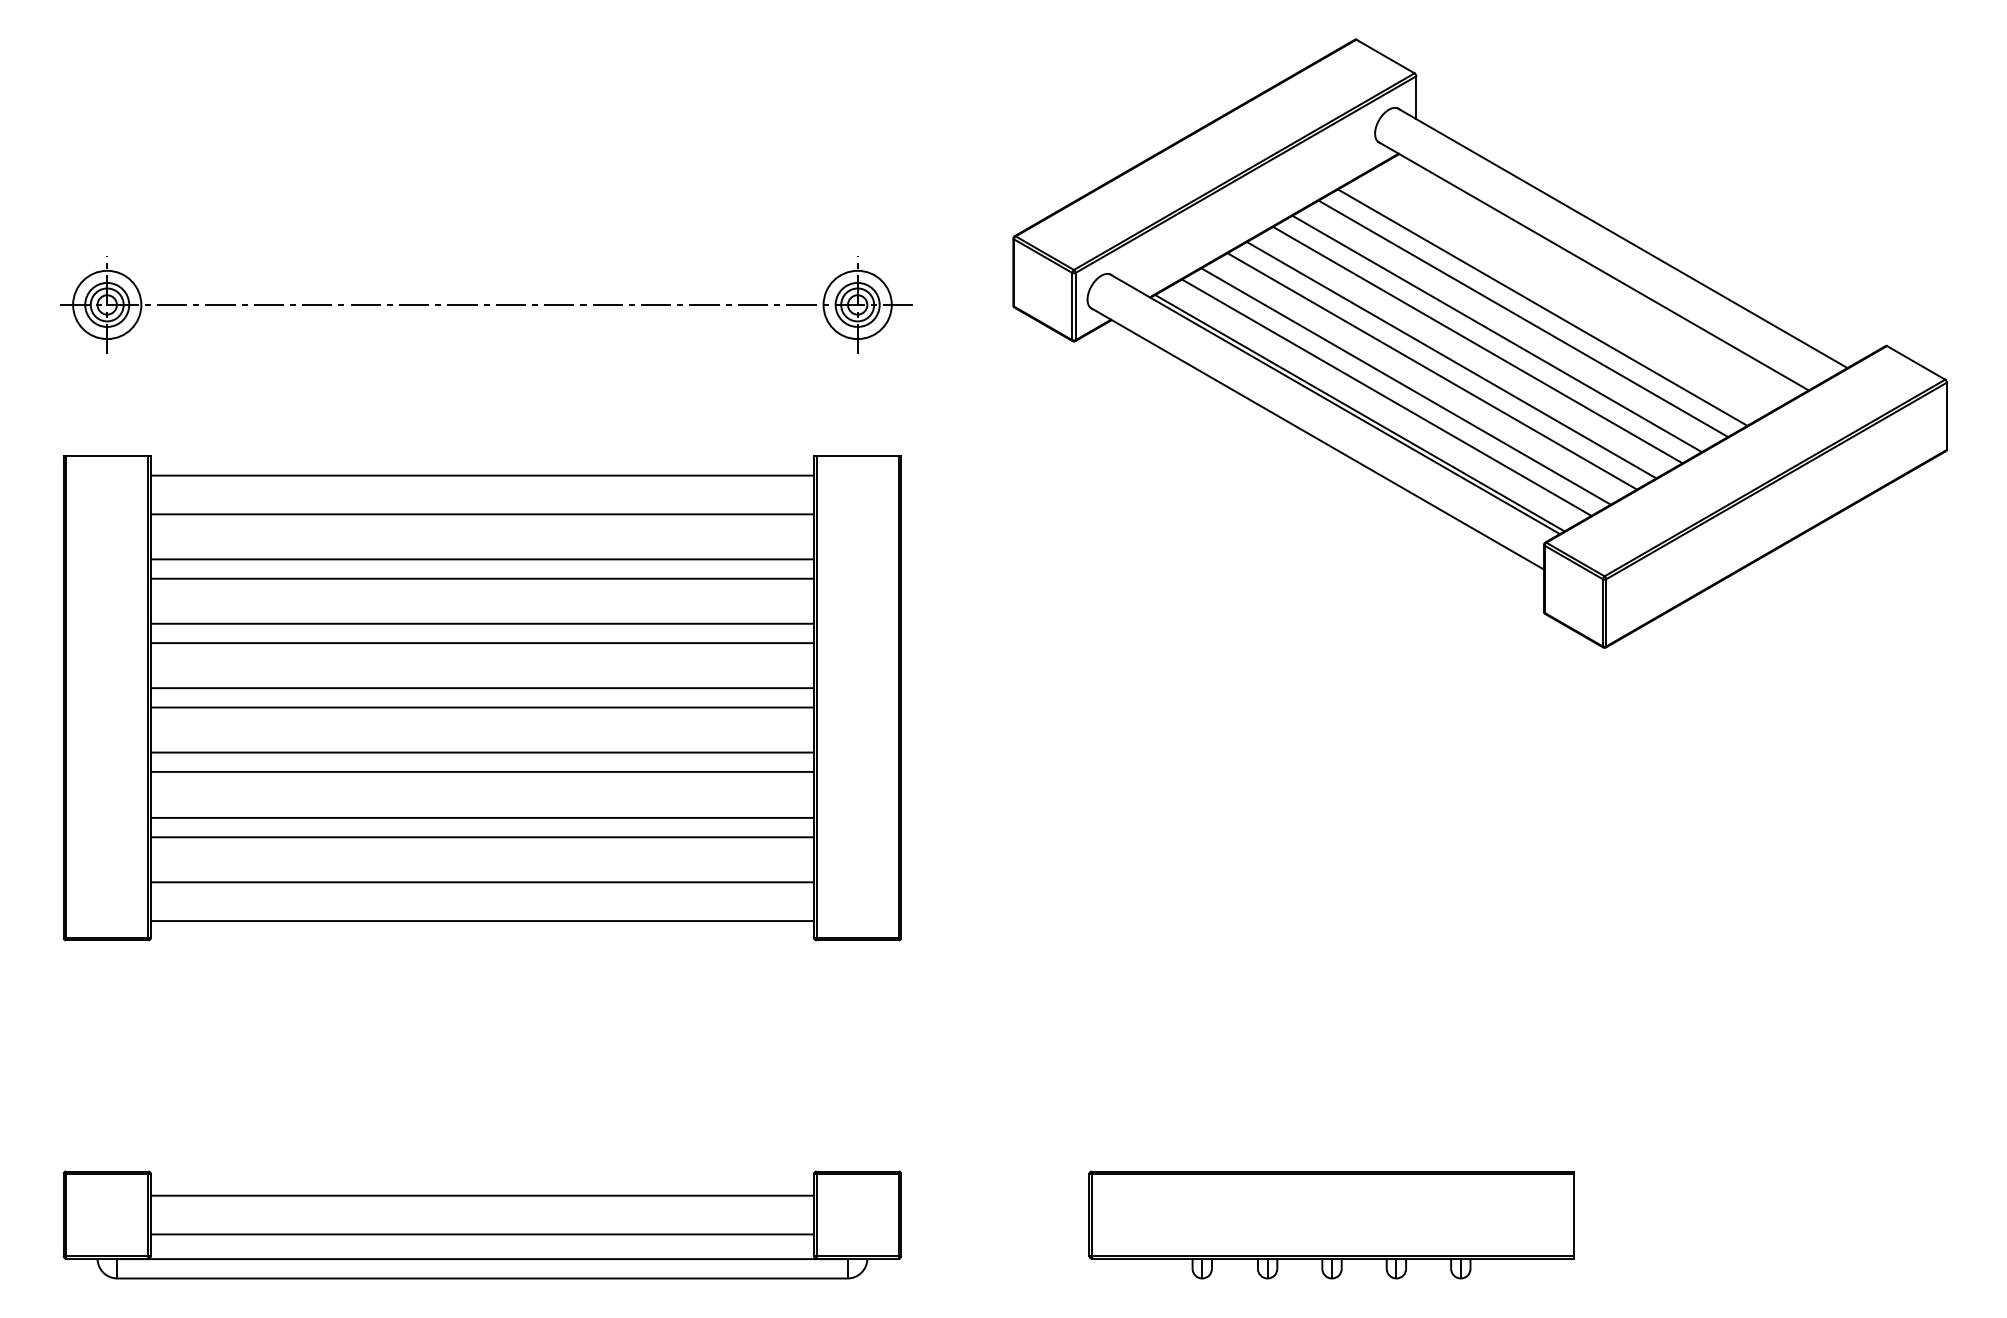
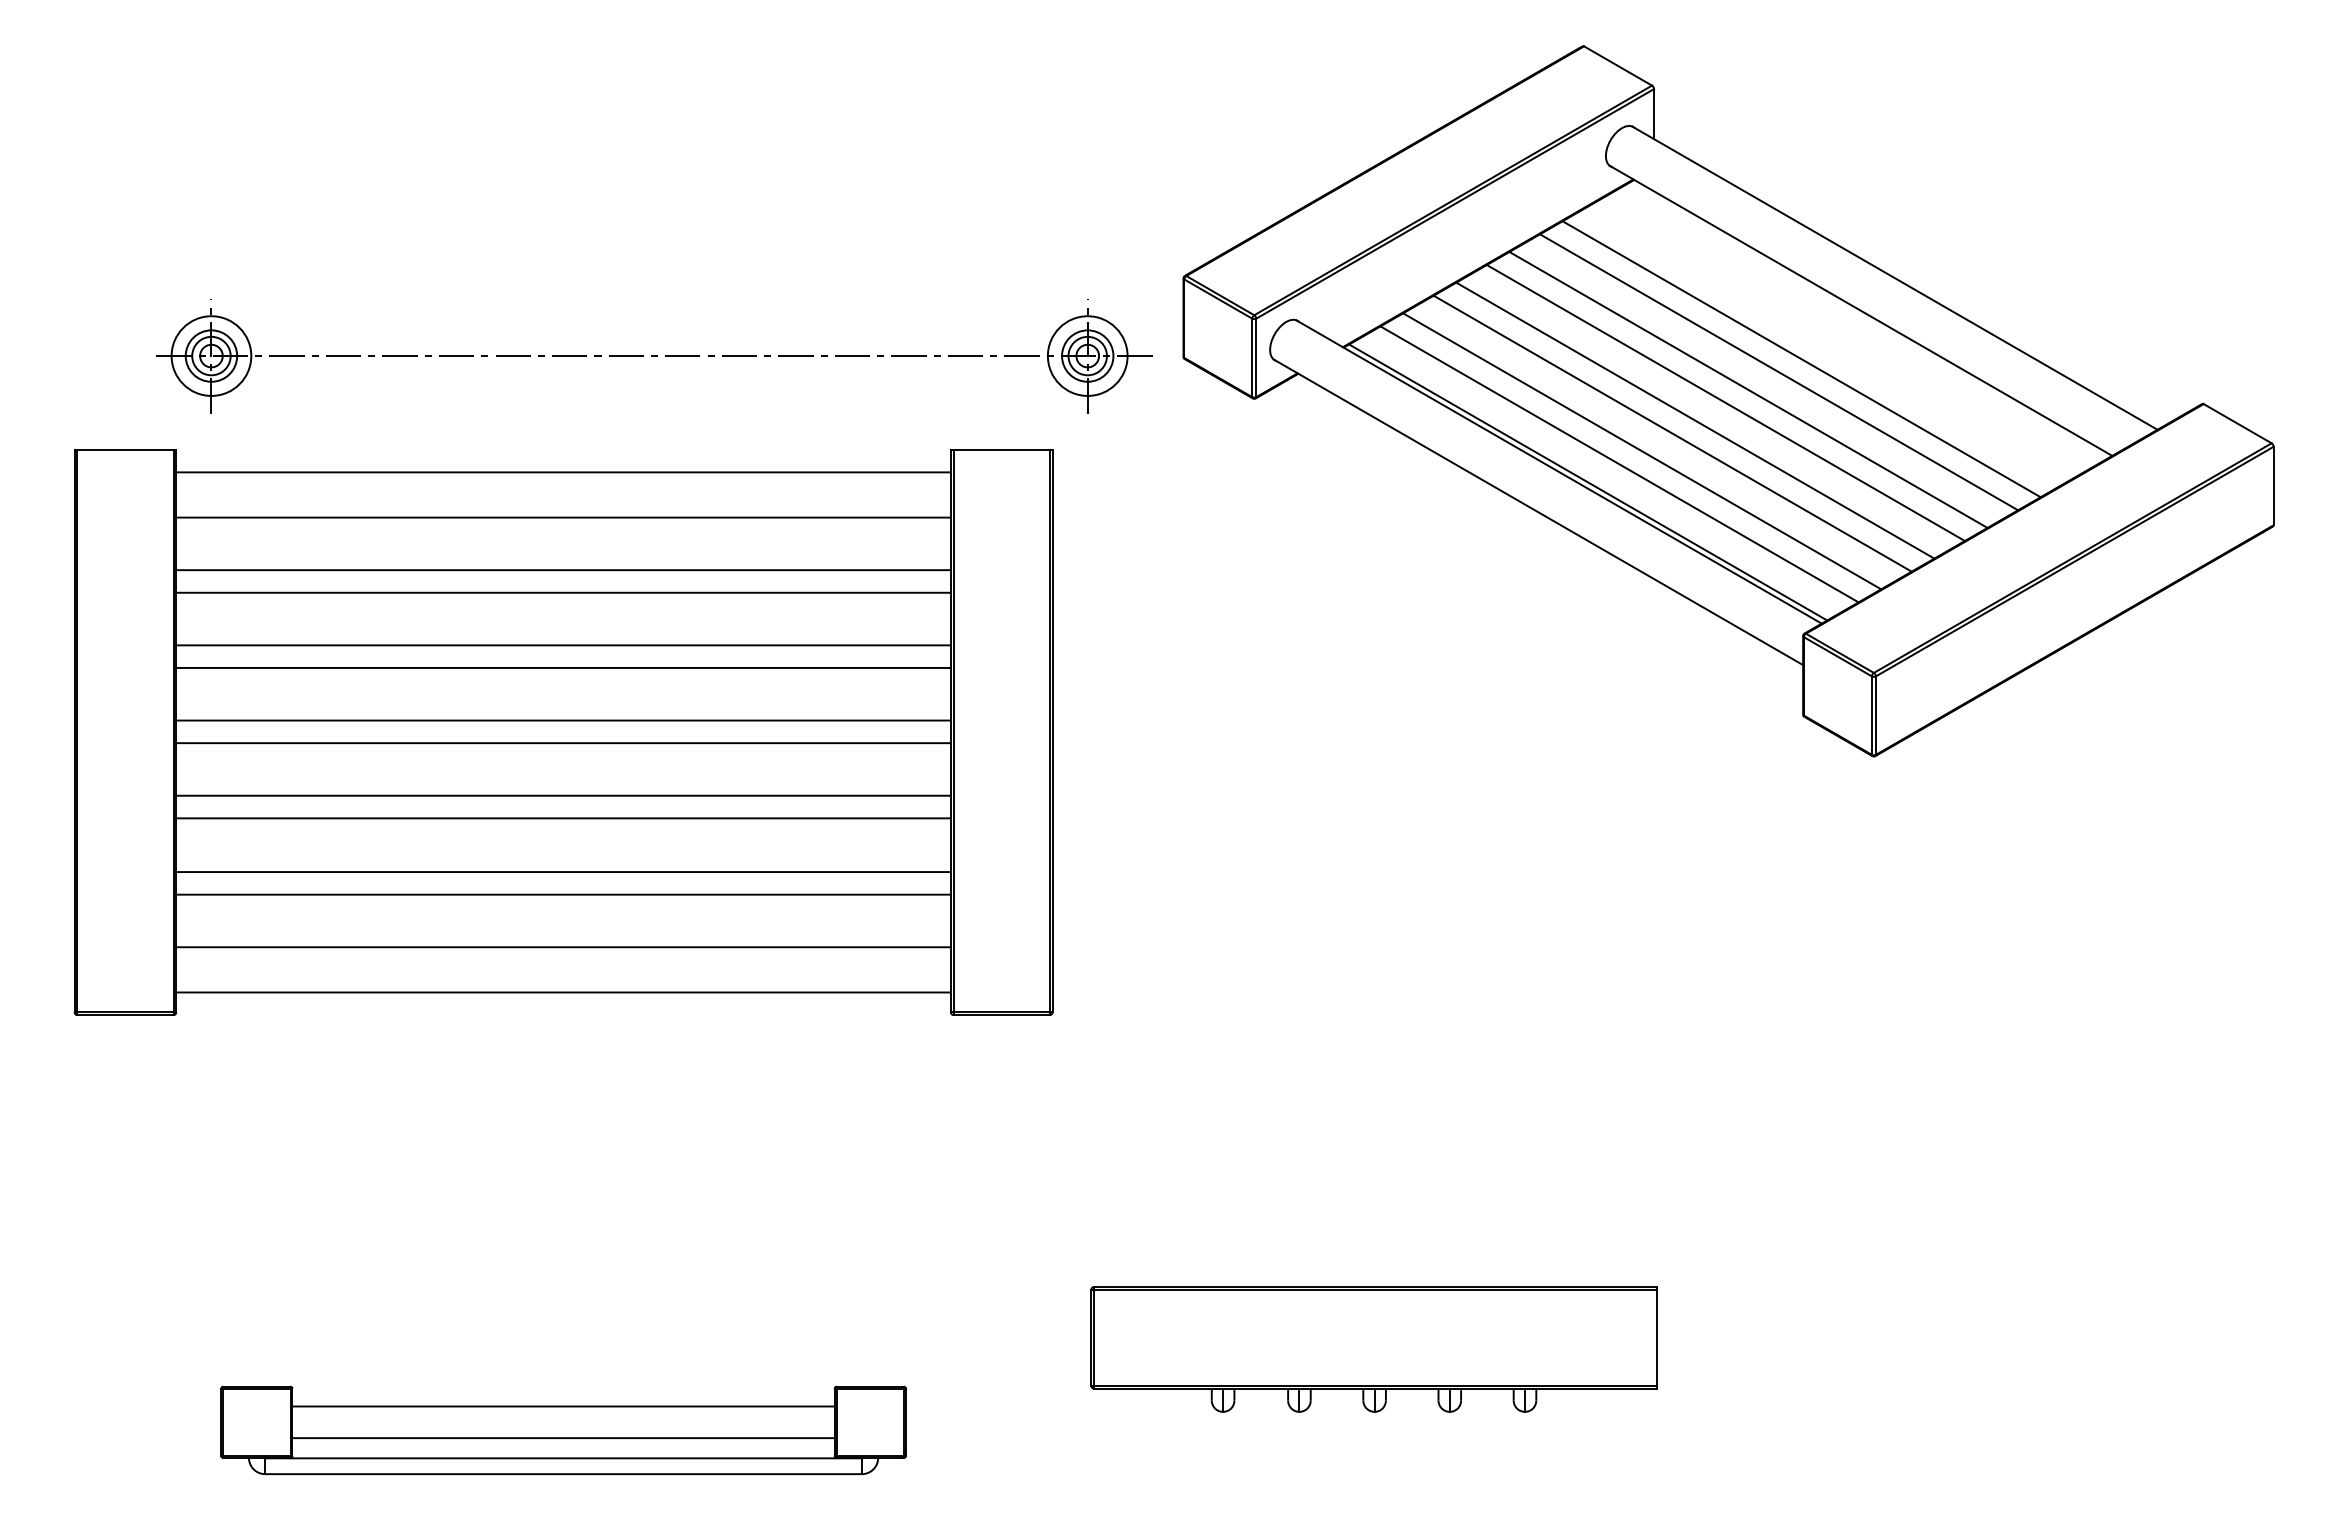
part: (486, 305) -> (654, 356), moved
part: (482, 698) -> (563, 732), moved
part: (482, 1225) -> (563, 1430), size x0.7
part: (1331, 1225) -> (1373, 1349), moved

